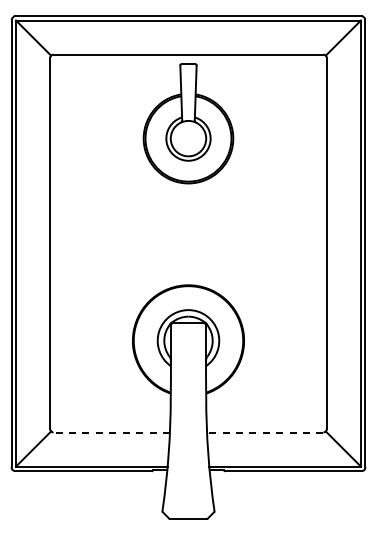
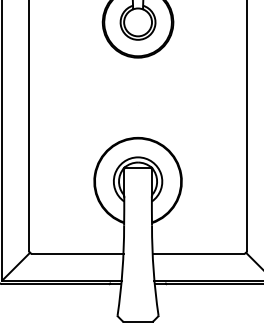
line: (111, 432) -> (77, 253), dashed -> solid
line: (264, 432) -> (197, 253), dashed -> solid

